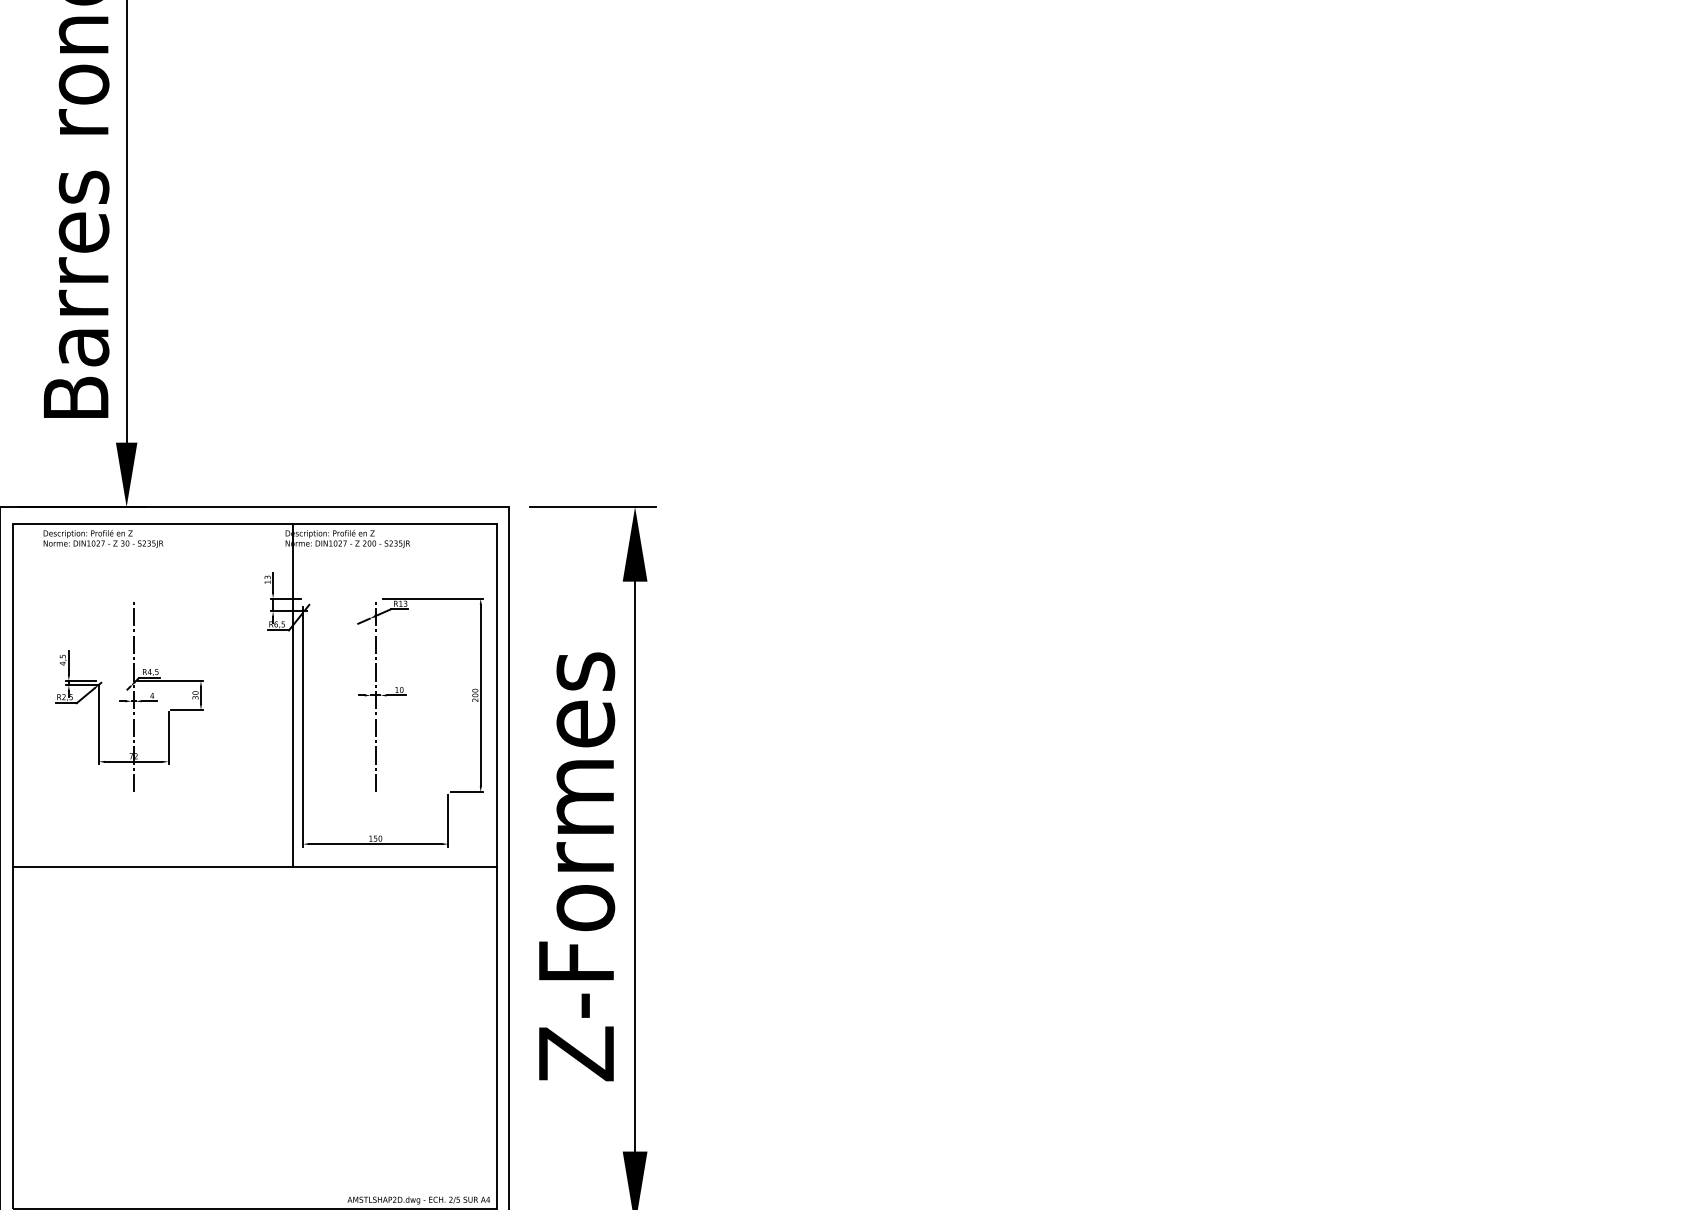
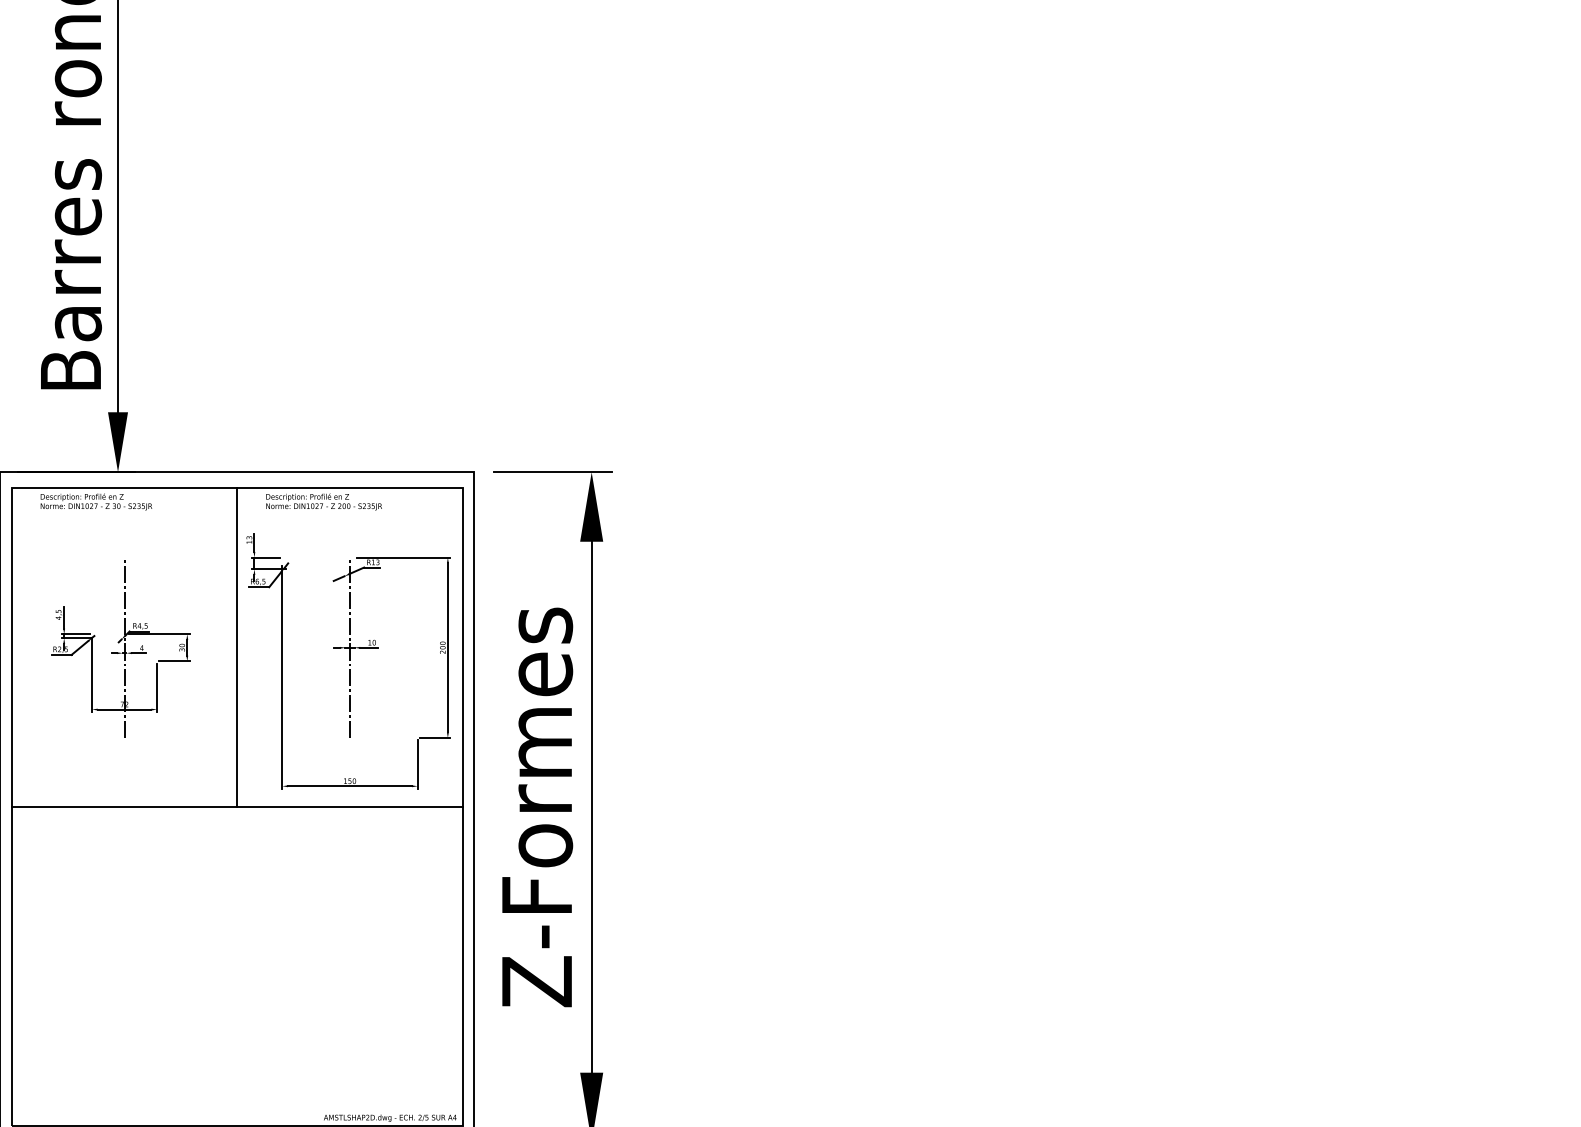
line: (292, 695) -> (237, 647), moved

